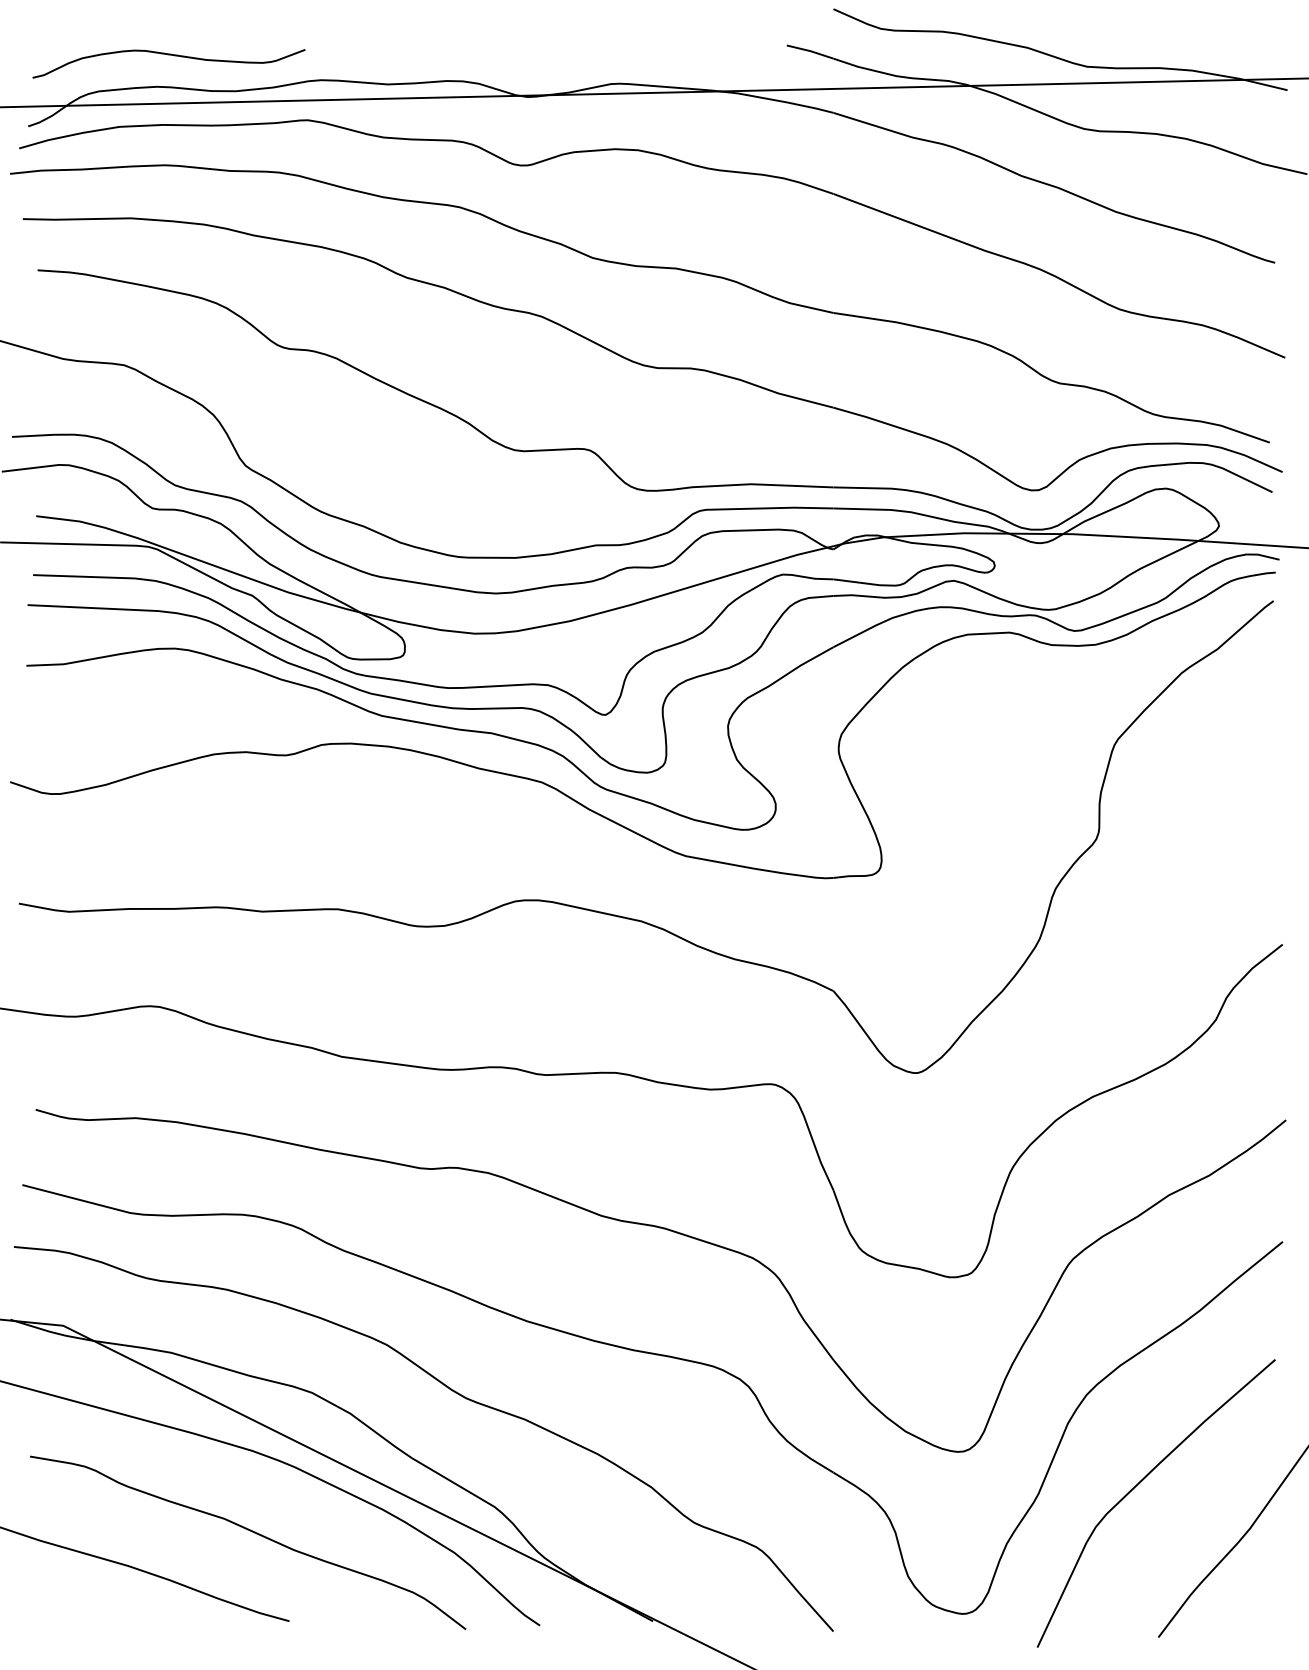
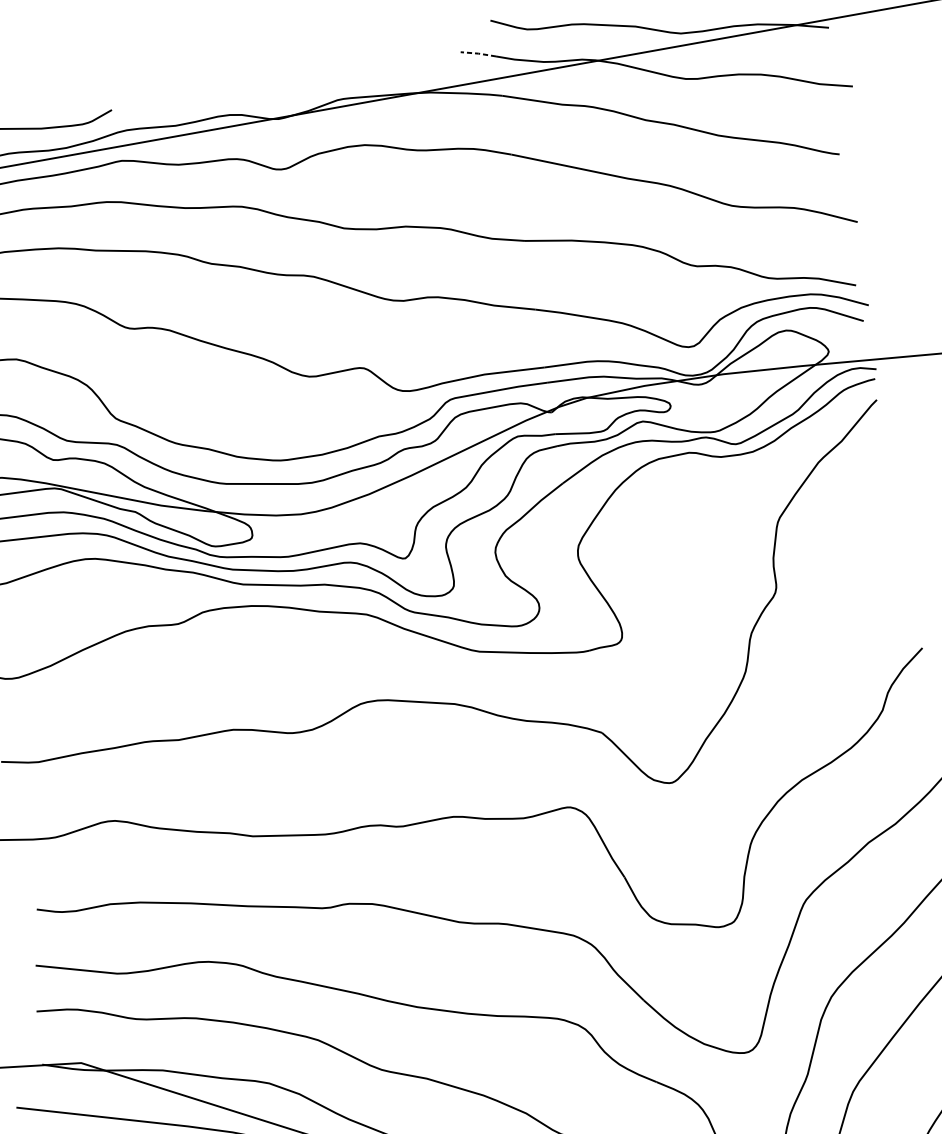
line: (810, 51) -> (478, 53), solid -> dashed

